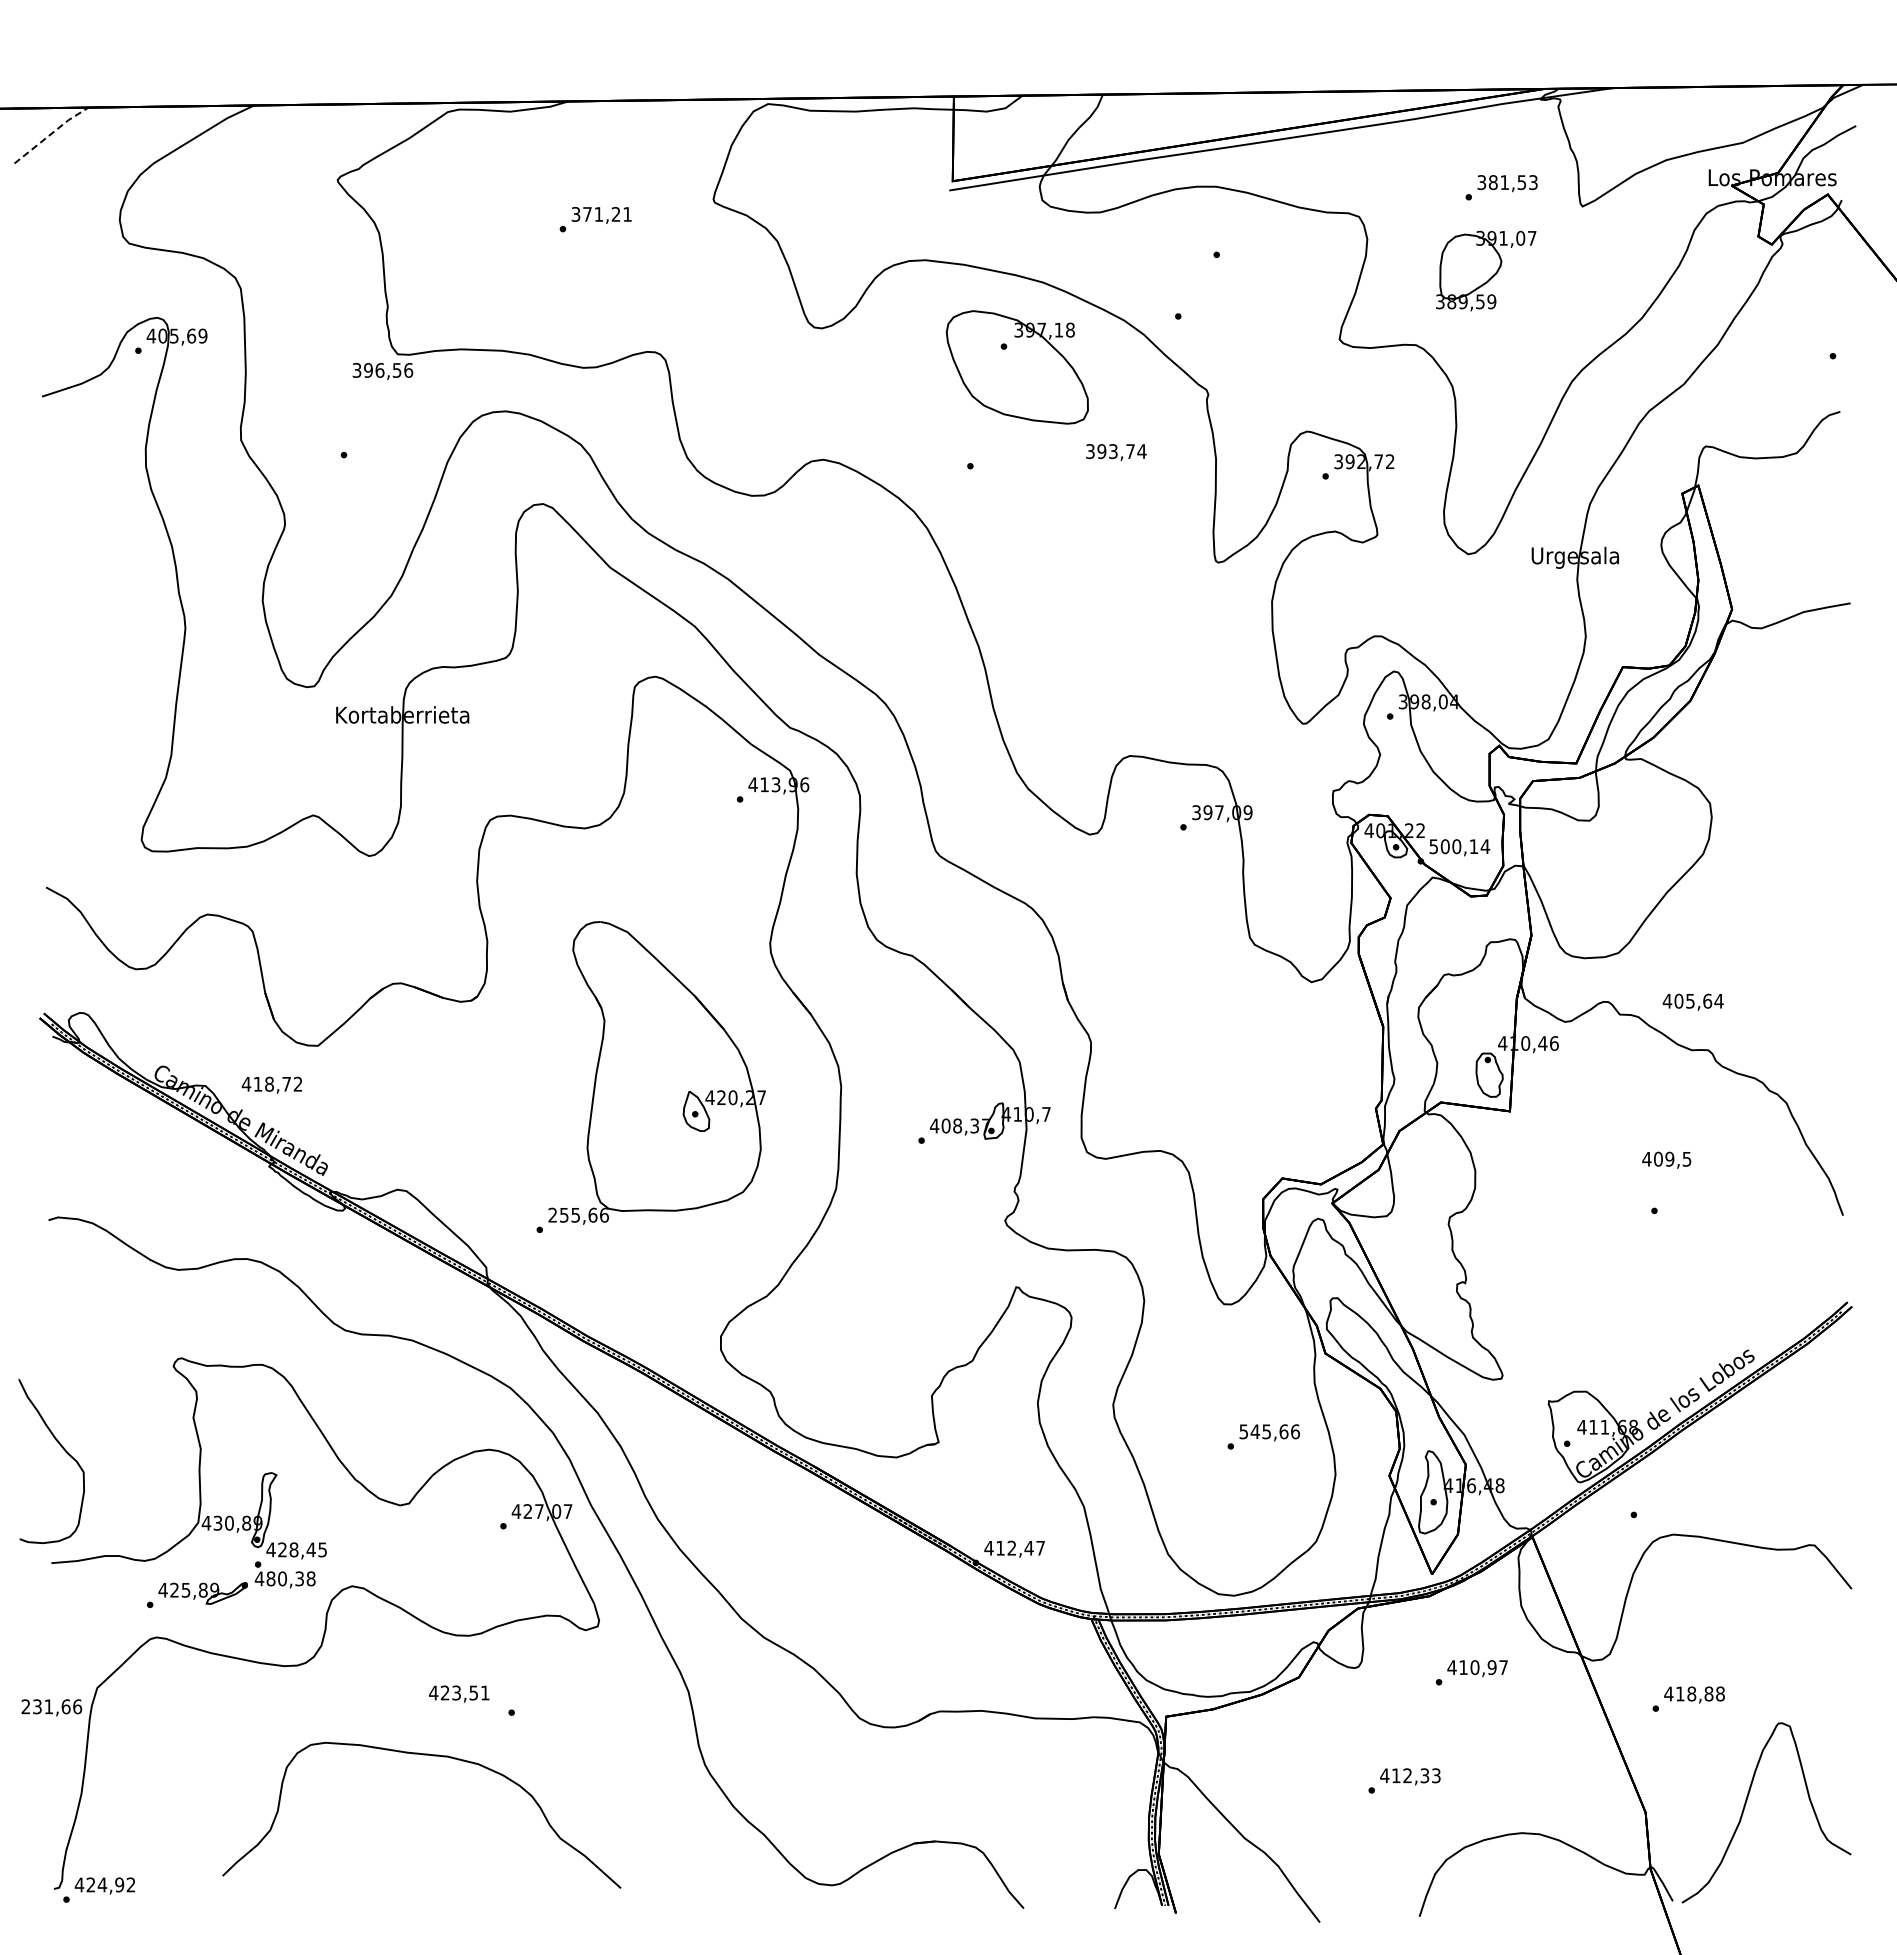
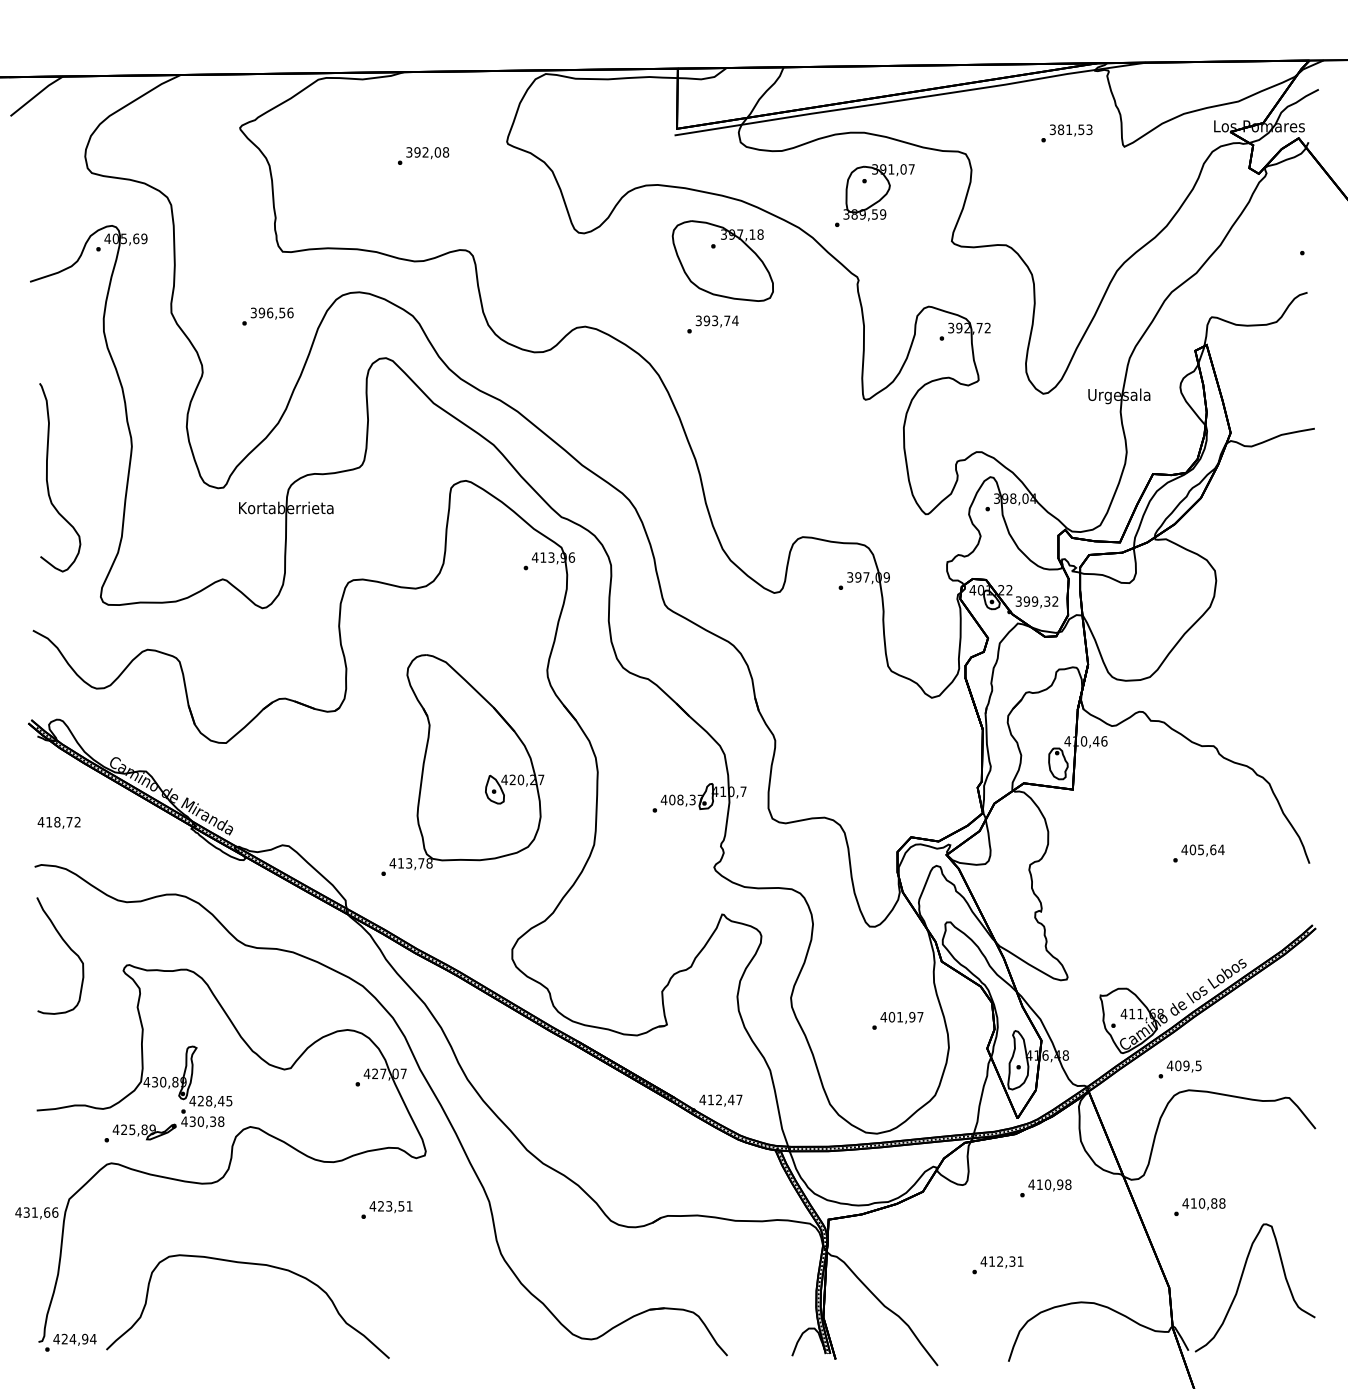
line: (51, 133) -> (36, 94), dashed -> solid
text: (607, 214) -> (431, 152), 371,21 -> 392,08
part: (1486, 270) -> (879, 192), moved
text: (382, 371) -> (271, 313), moved
text: (1116, 452) -> (717, 321), moved
curve: (66, 672) -> (47, 477), added
text: (1460, 846) -> (1037, 601), 500,14 -> 399,32
text: (1692, 1001) -> (1202, 850), moved
text: (271, 1084) -> (58, 822), moved
text: (1666, 1159) -> (1184, 1066), moved
text: (578, 1214) -> (411, 862), 255,66 -> 413,78
text: (1269, 1431) -> (902, 1017), 545,66 -> 401,97
curve: (64, 1451) -> (69, 948), moved
text: (270, 1578) -> (192, 1121), 480,38 -> 430,38
text: (1503, 1667) -> (1068, 1184), 410,97 -> 410,98
text: (459, 1693) -> (391, 1206), moved
text: (1691, 1693) -> (1201, 1203), 418,88 -> 410,88
text: (25, 1706) -> (18, 1212), 231,66 -> 431,66
curve: (423, 1755) -> (249, 1264), moved
text: (1436, 1775) -> (1020, 1261), 412,33 -> 412,31
text: (130, 1884) -> (92, 1338), 424,92 -> 424,94

